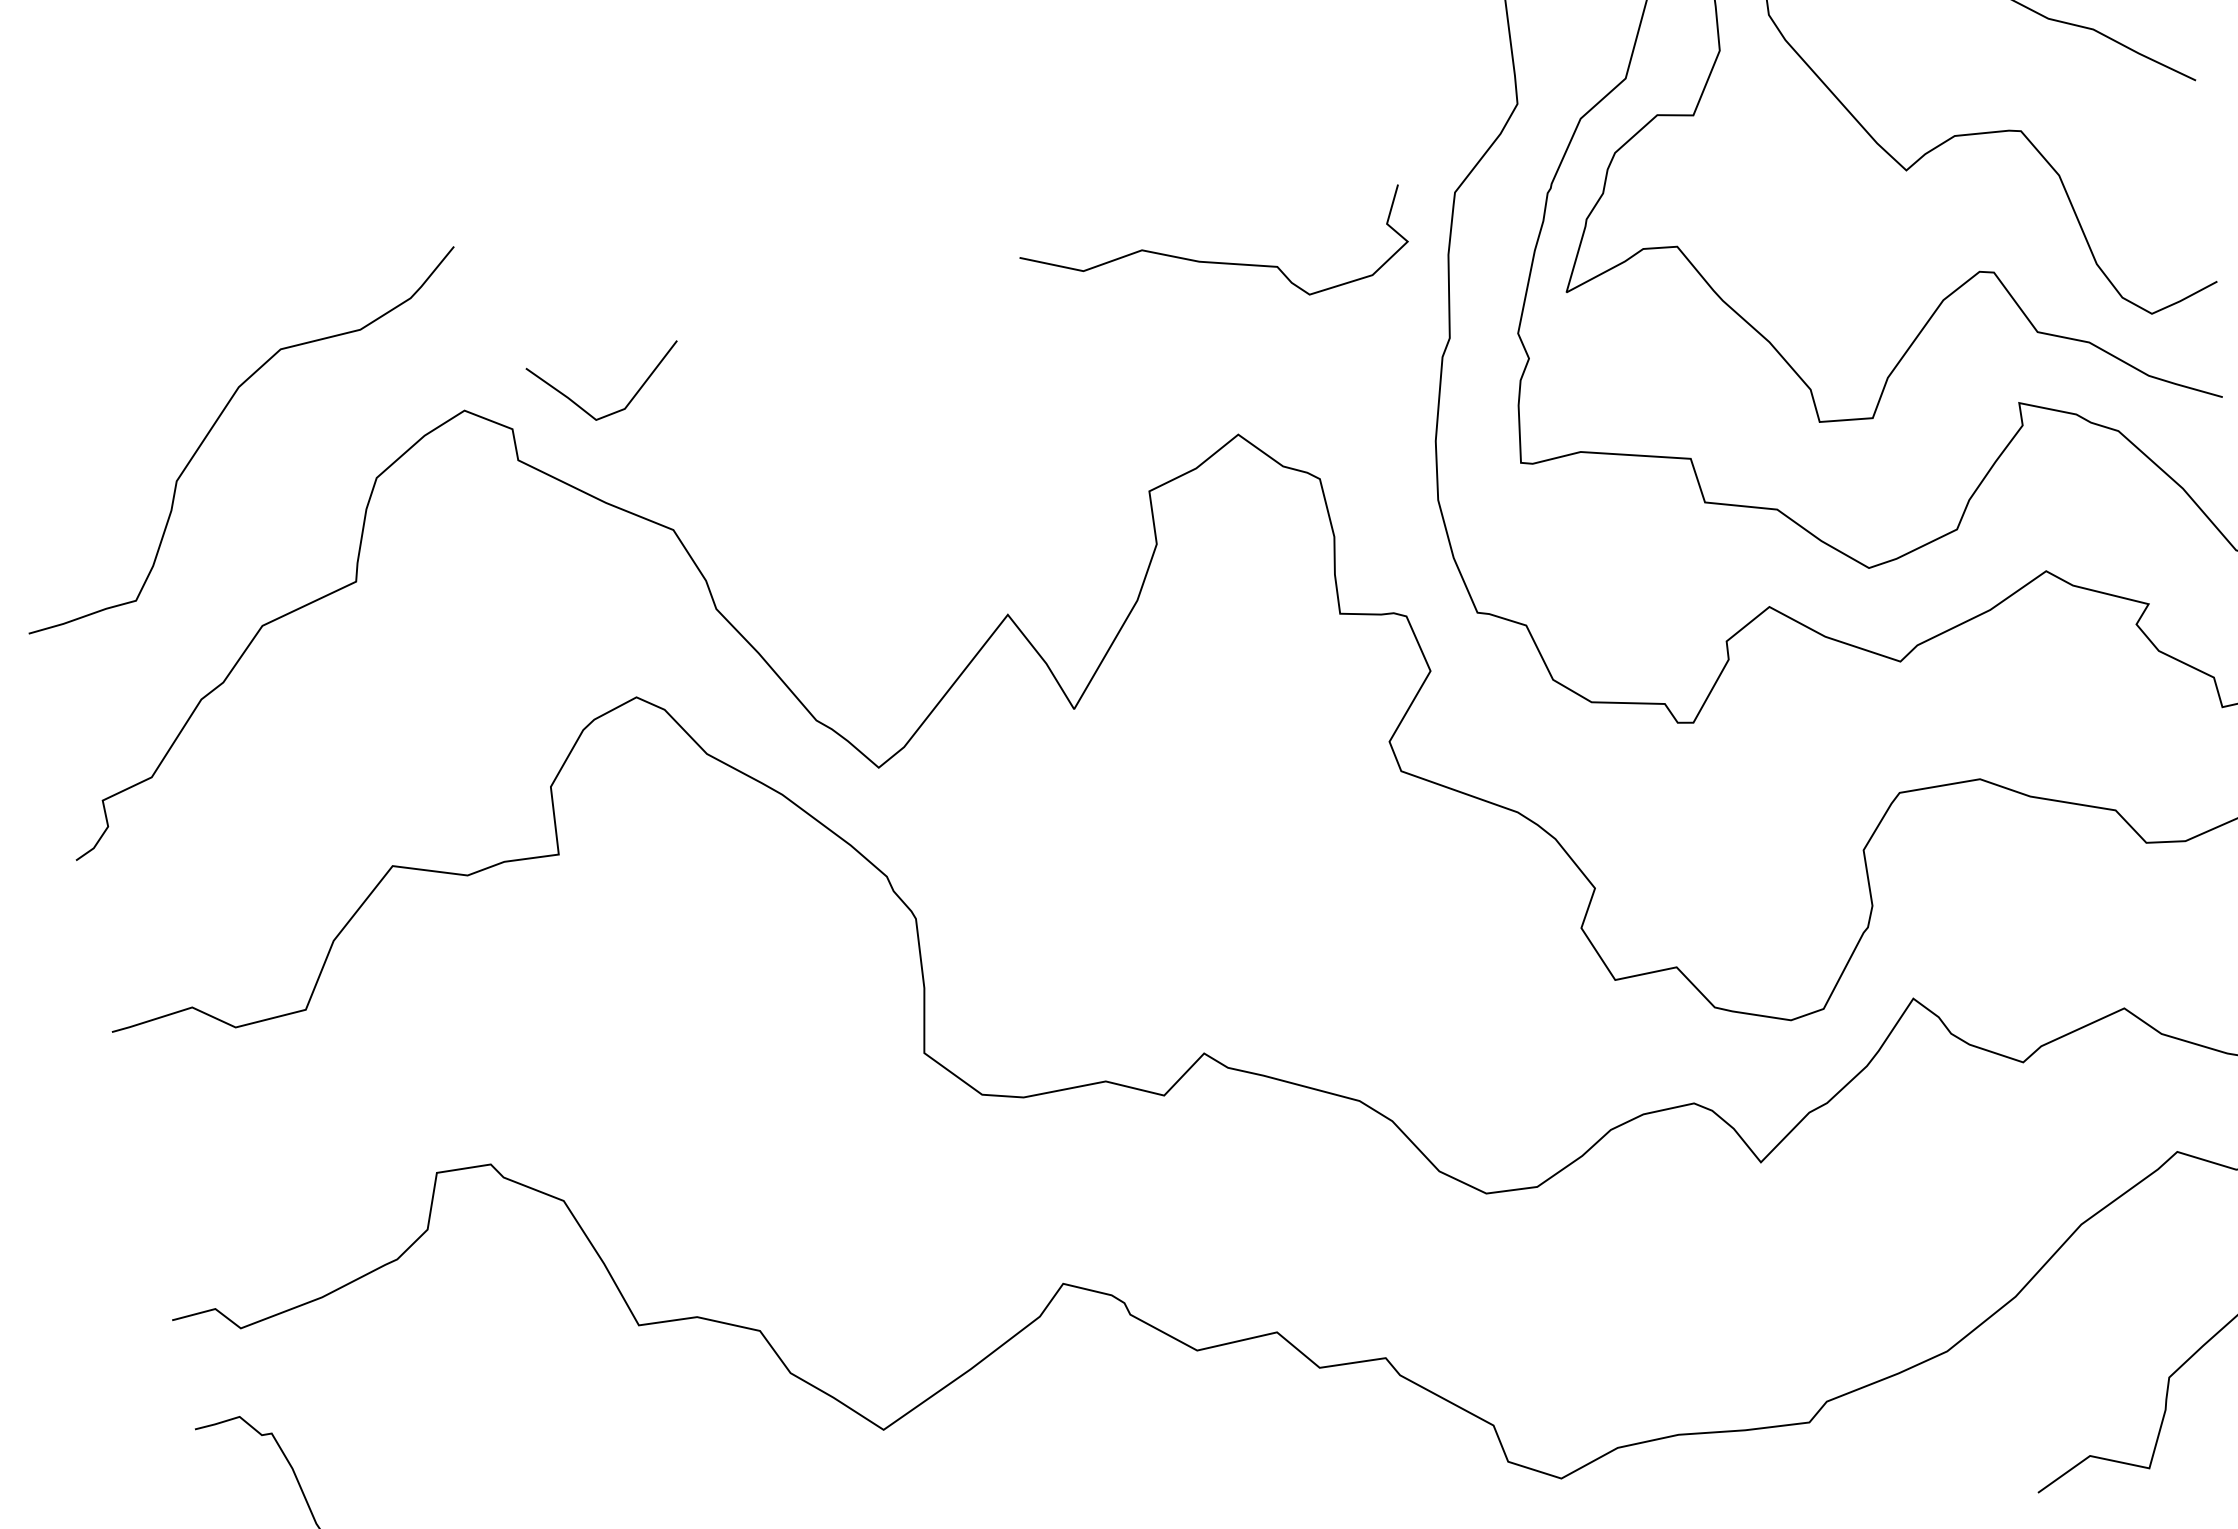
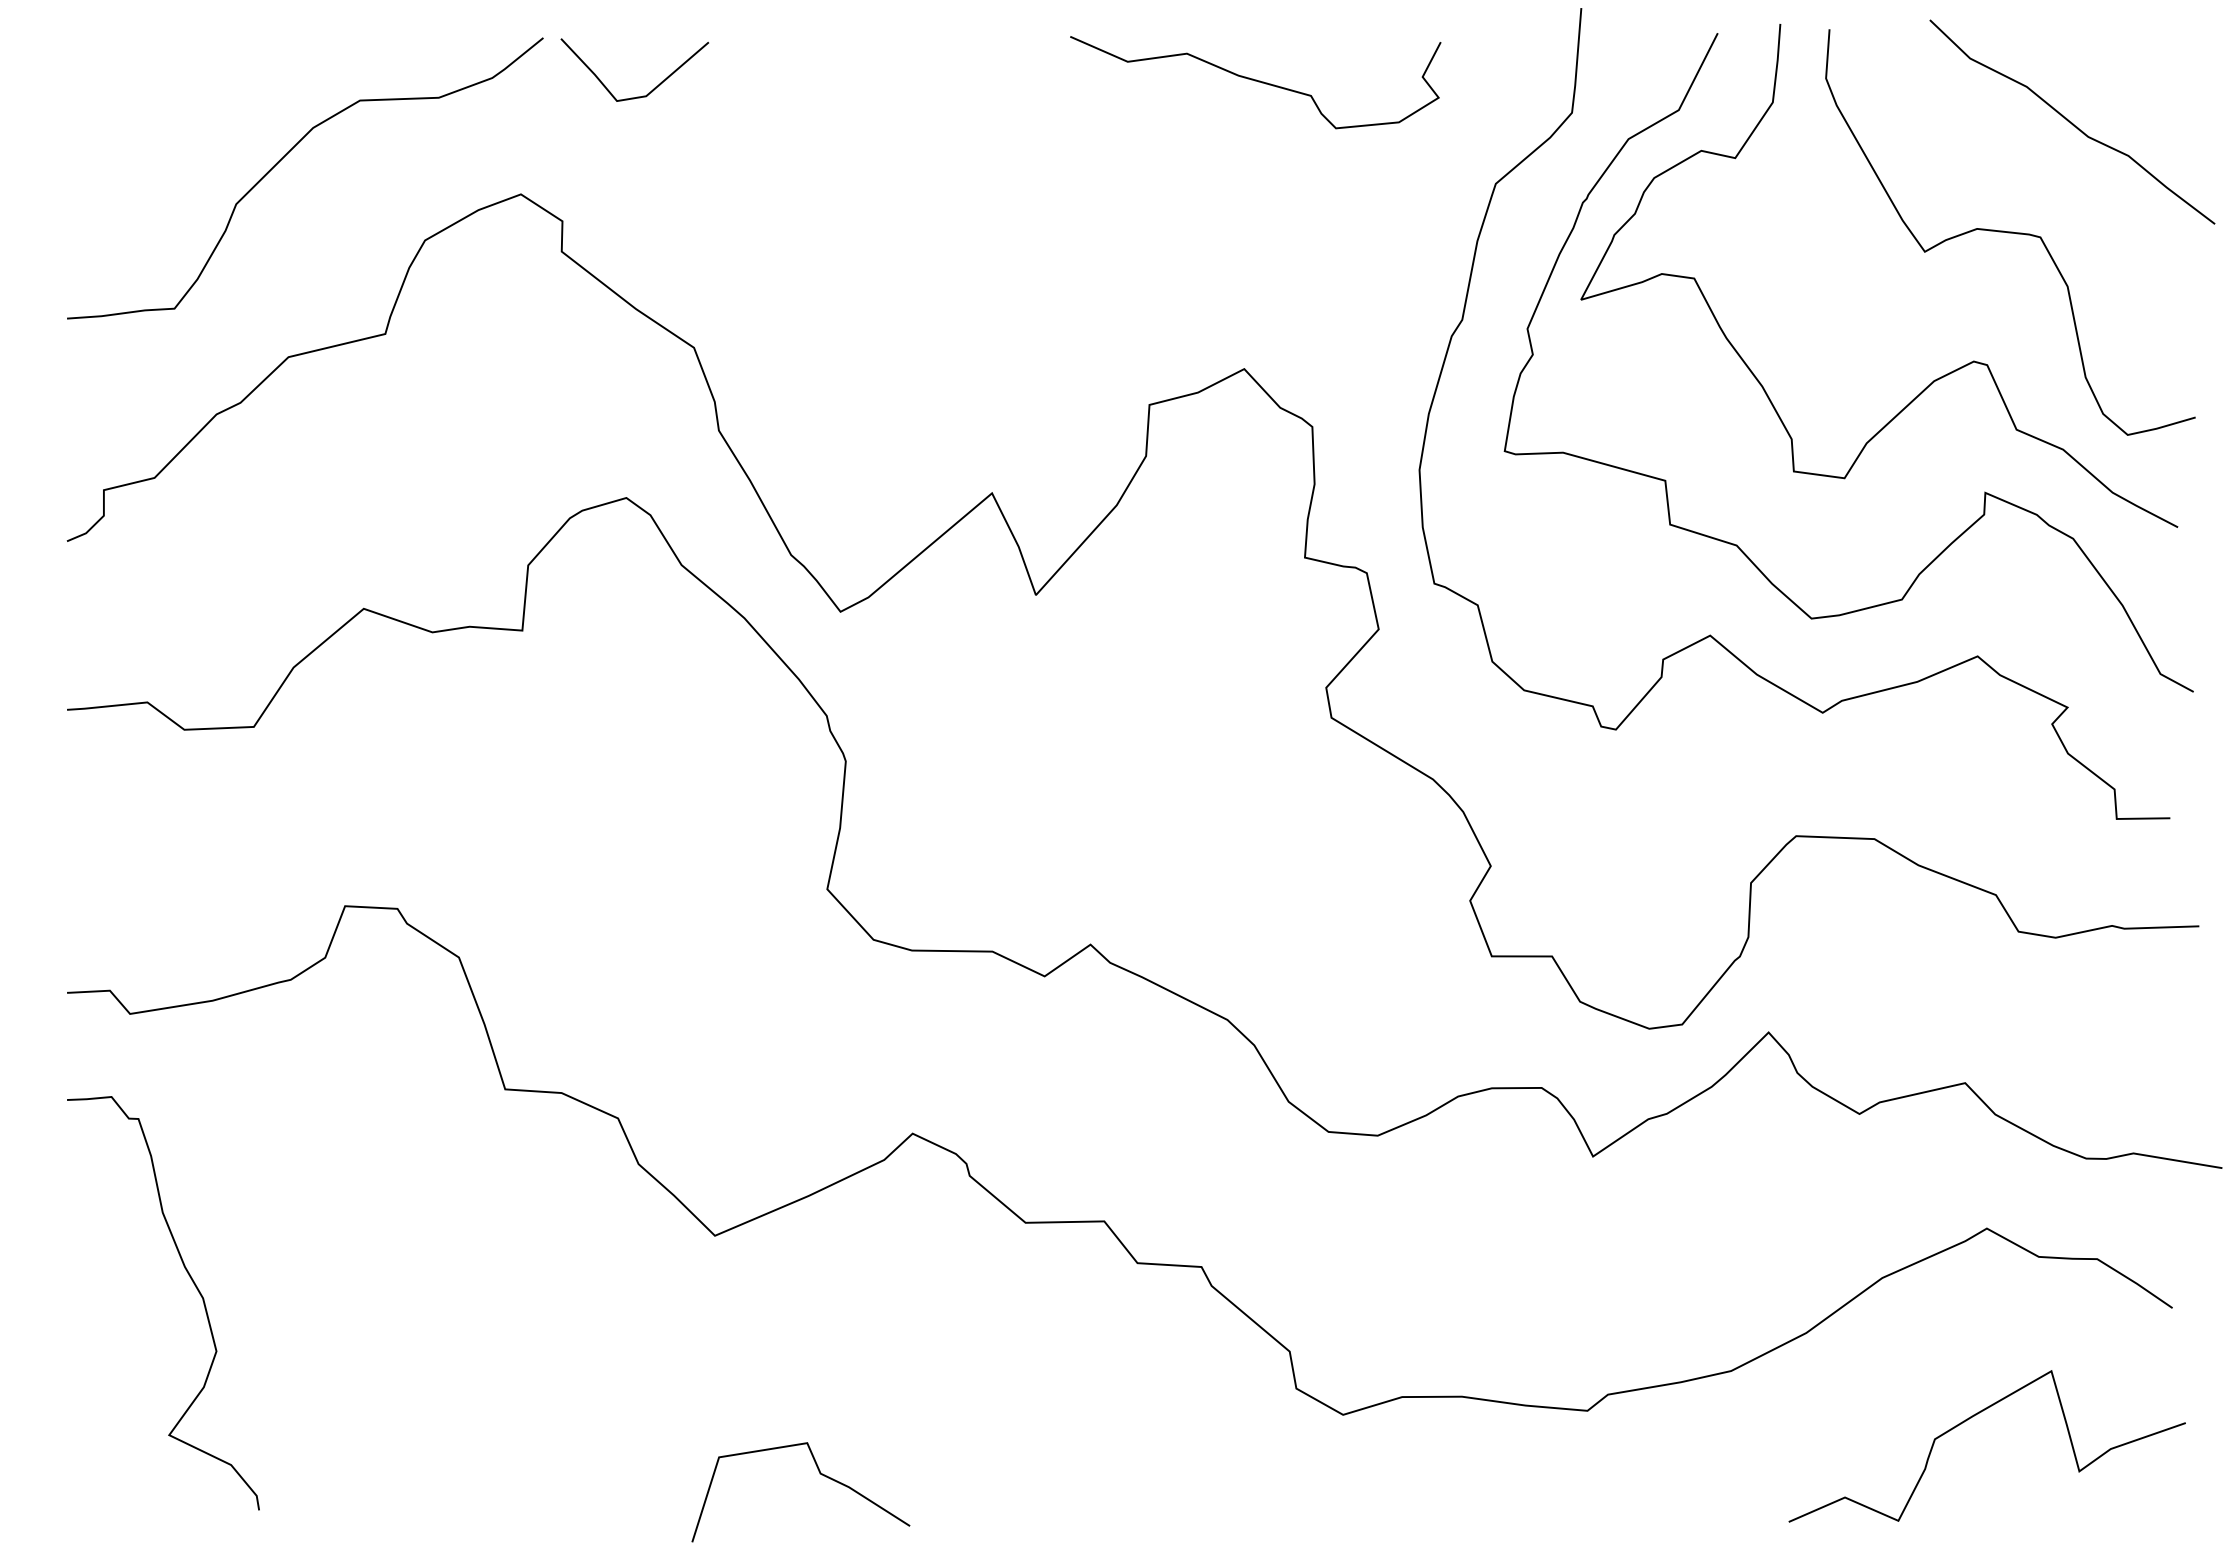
curve: (1217, 264) -> (1255, 81), moved
line: (630, 399) -> (653, 88), moved

